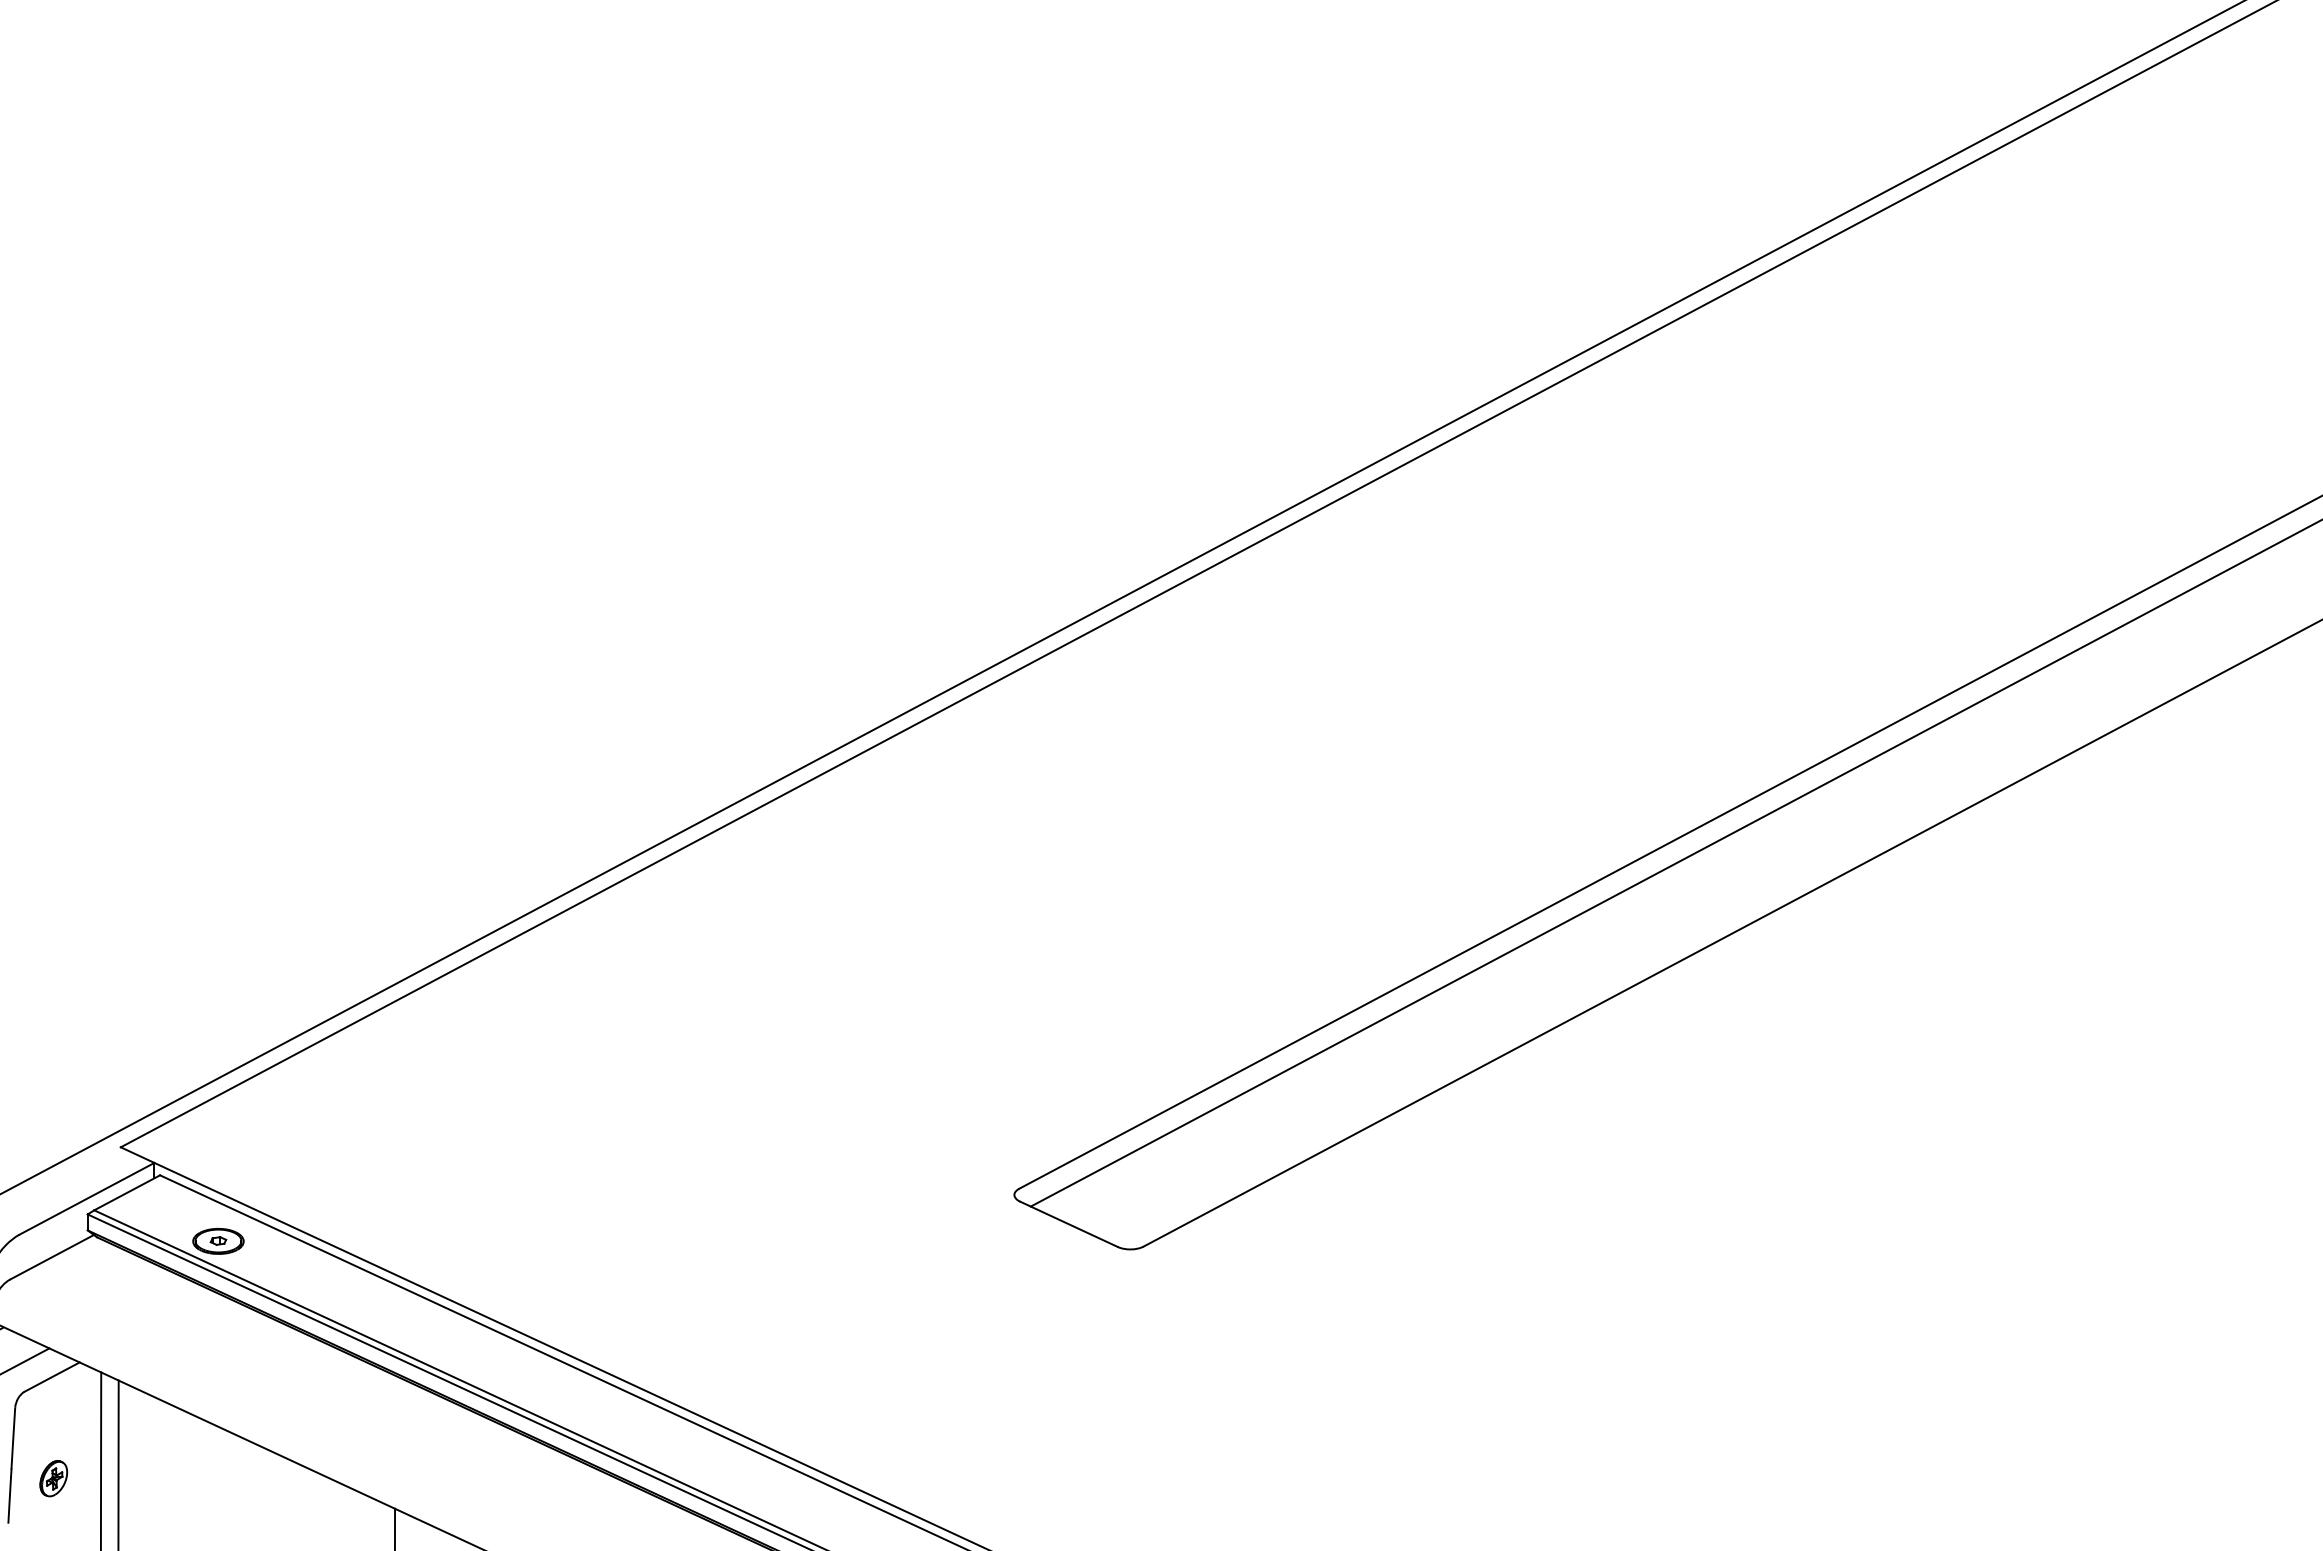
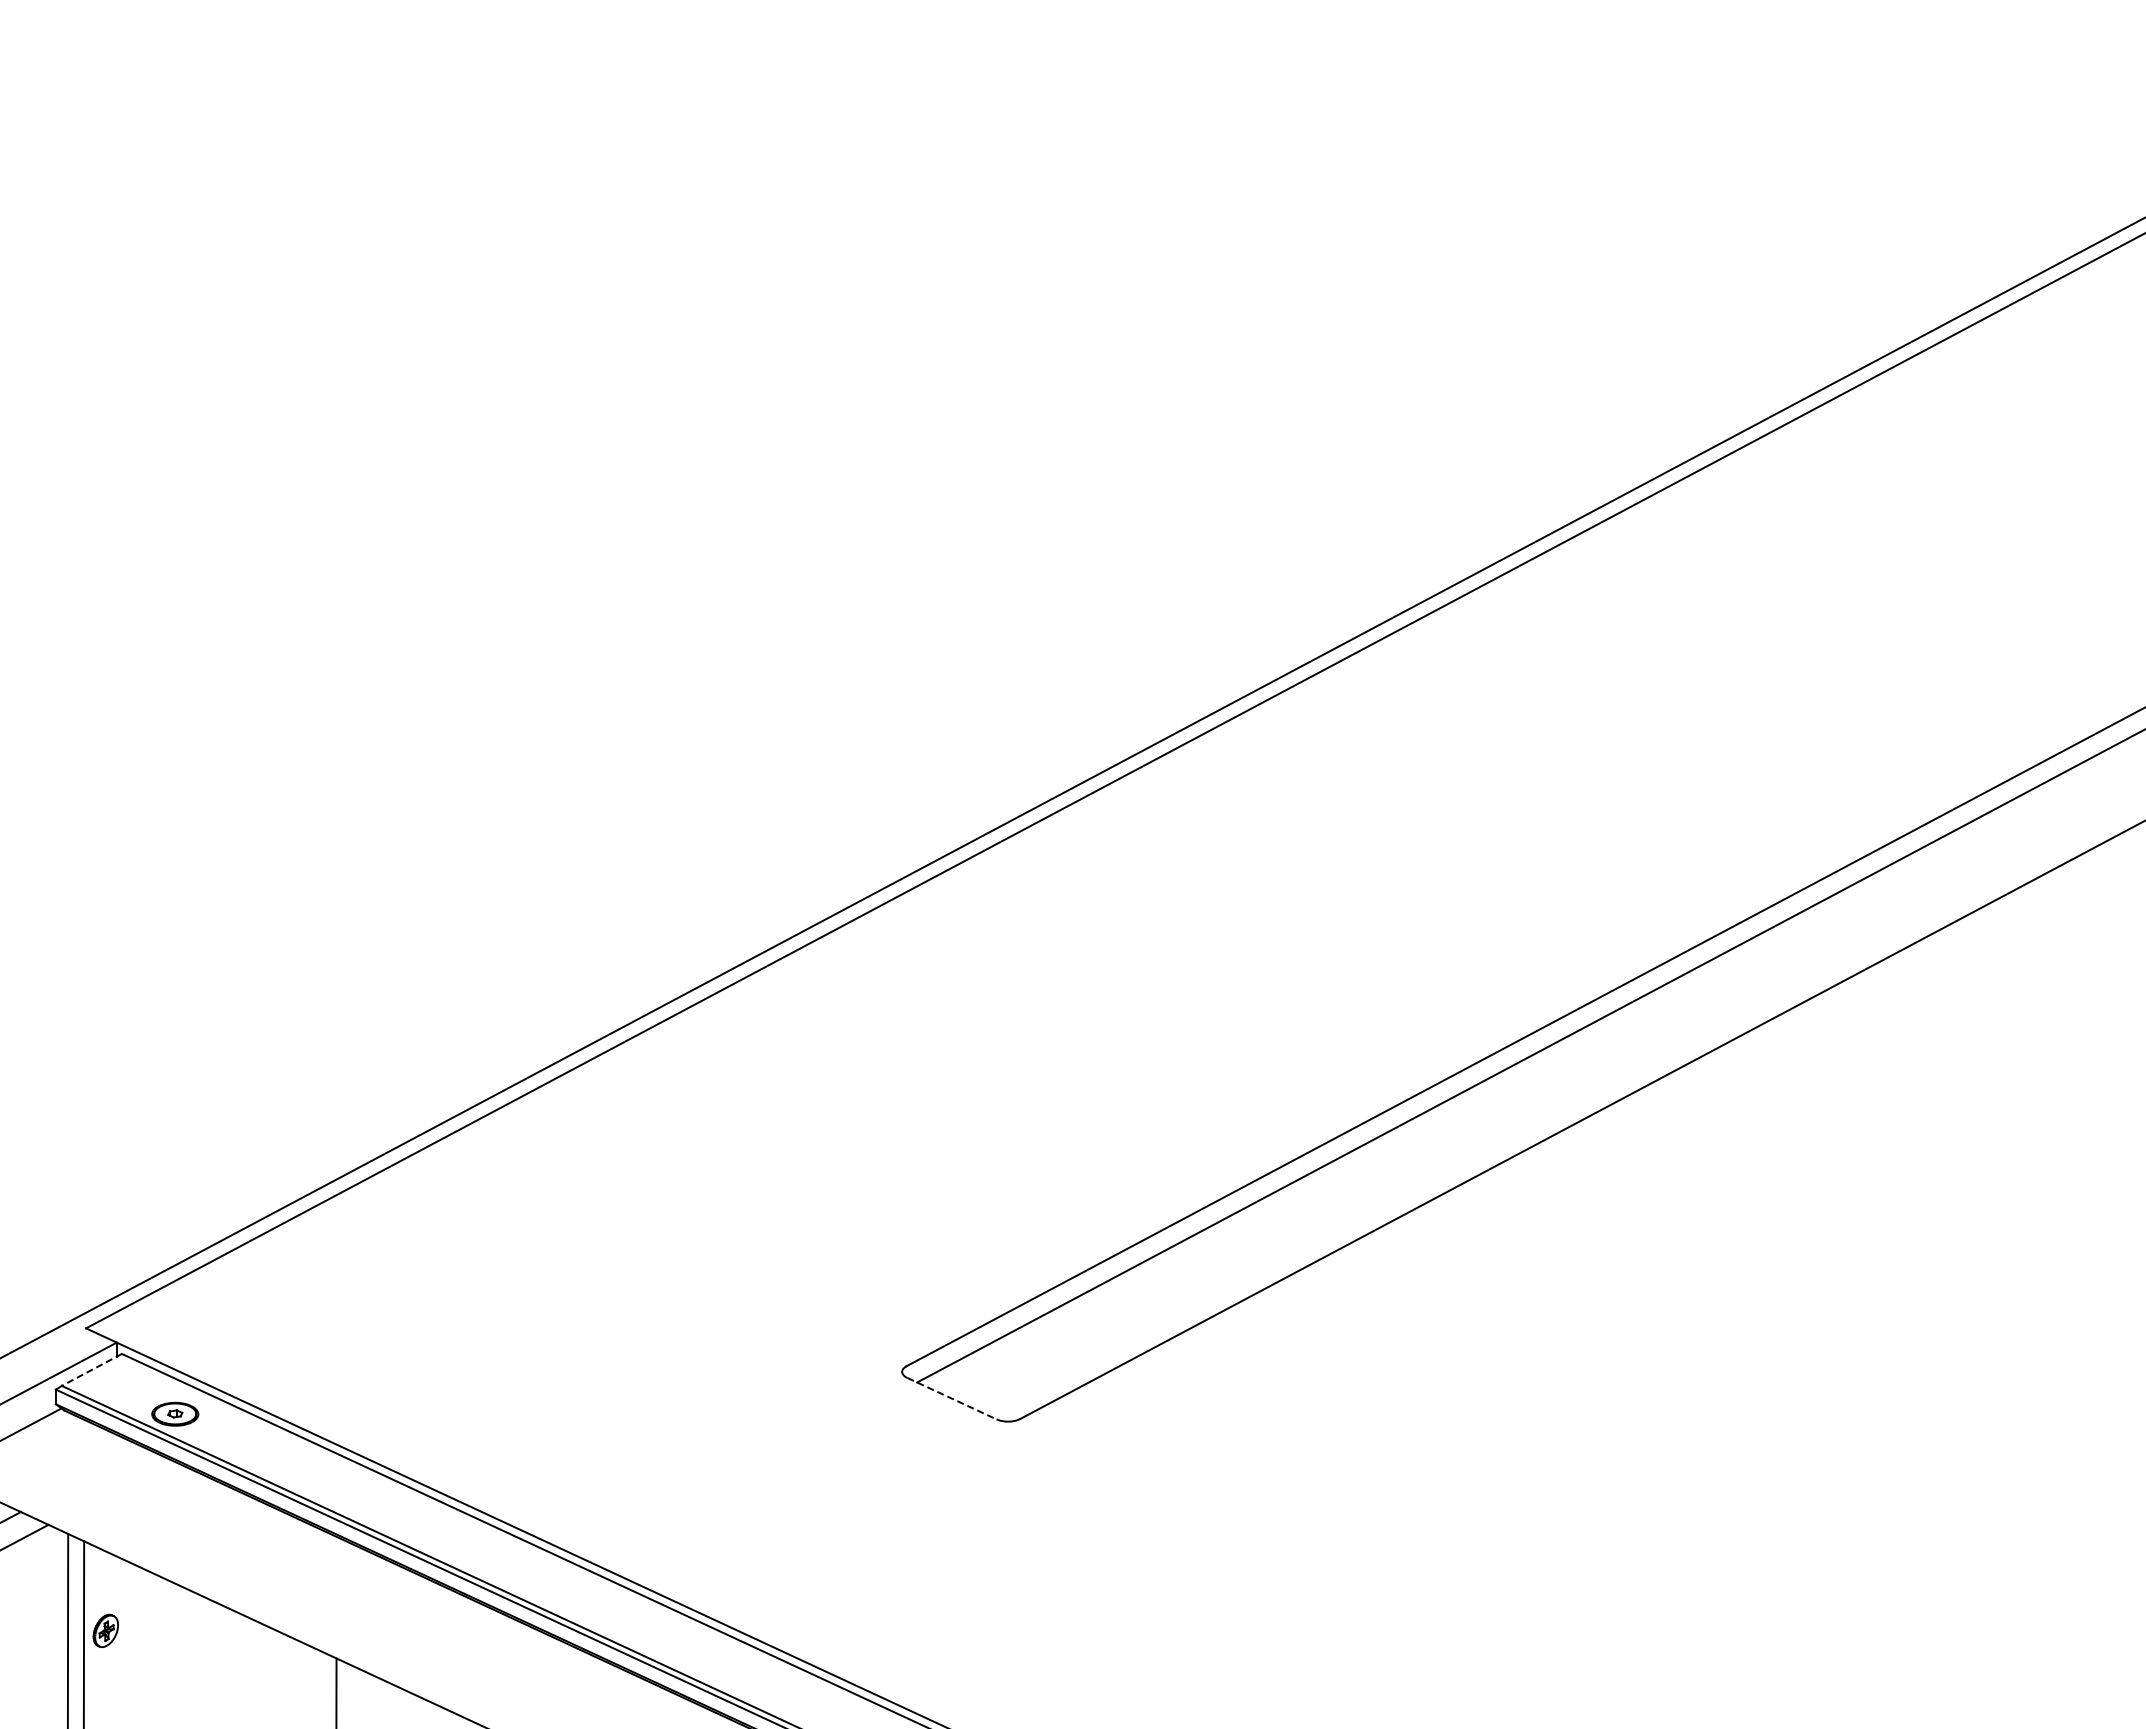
line: (126, 1193) -> (91, 1370), solid -> dashed
line: (1069, 1224) -> (952, 1398), solid -> dashed
part: (53, 1478) -> (105, 1630), moved

